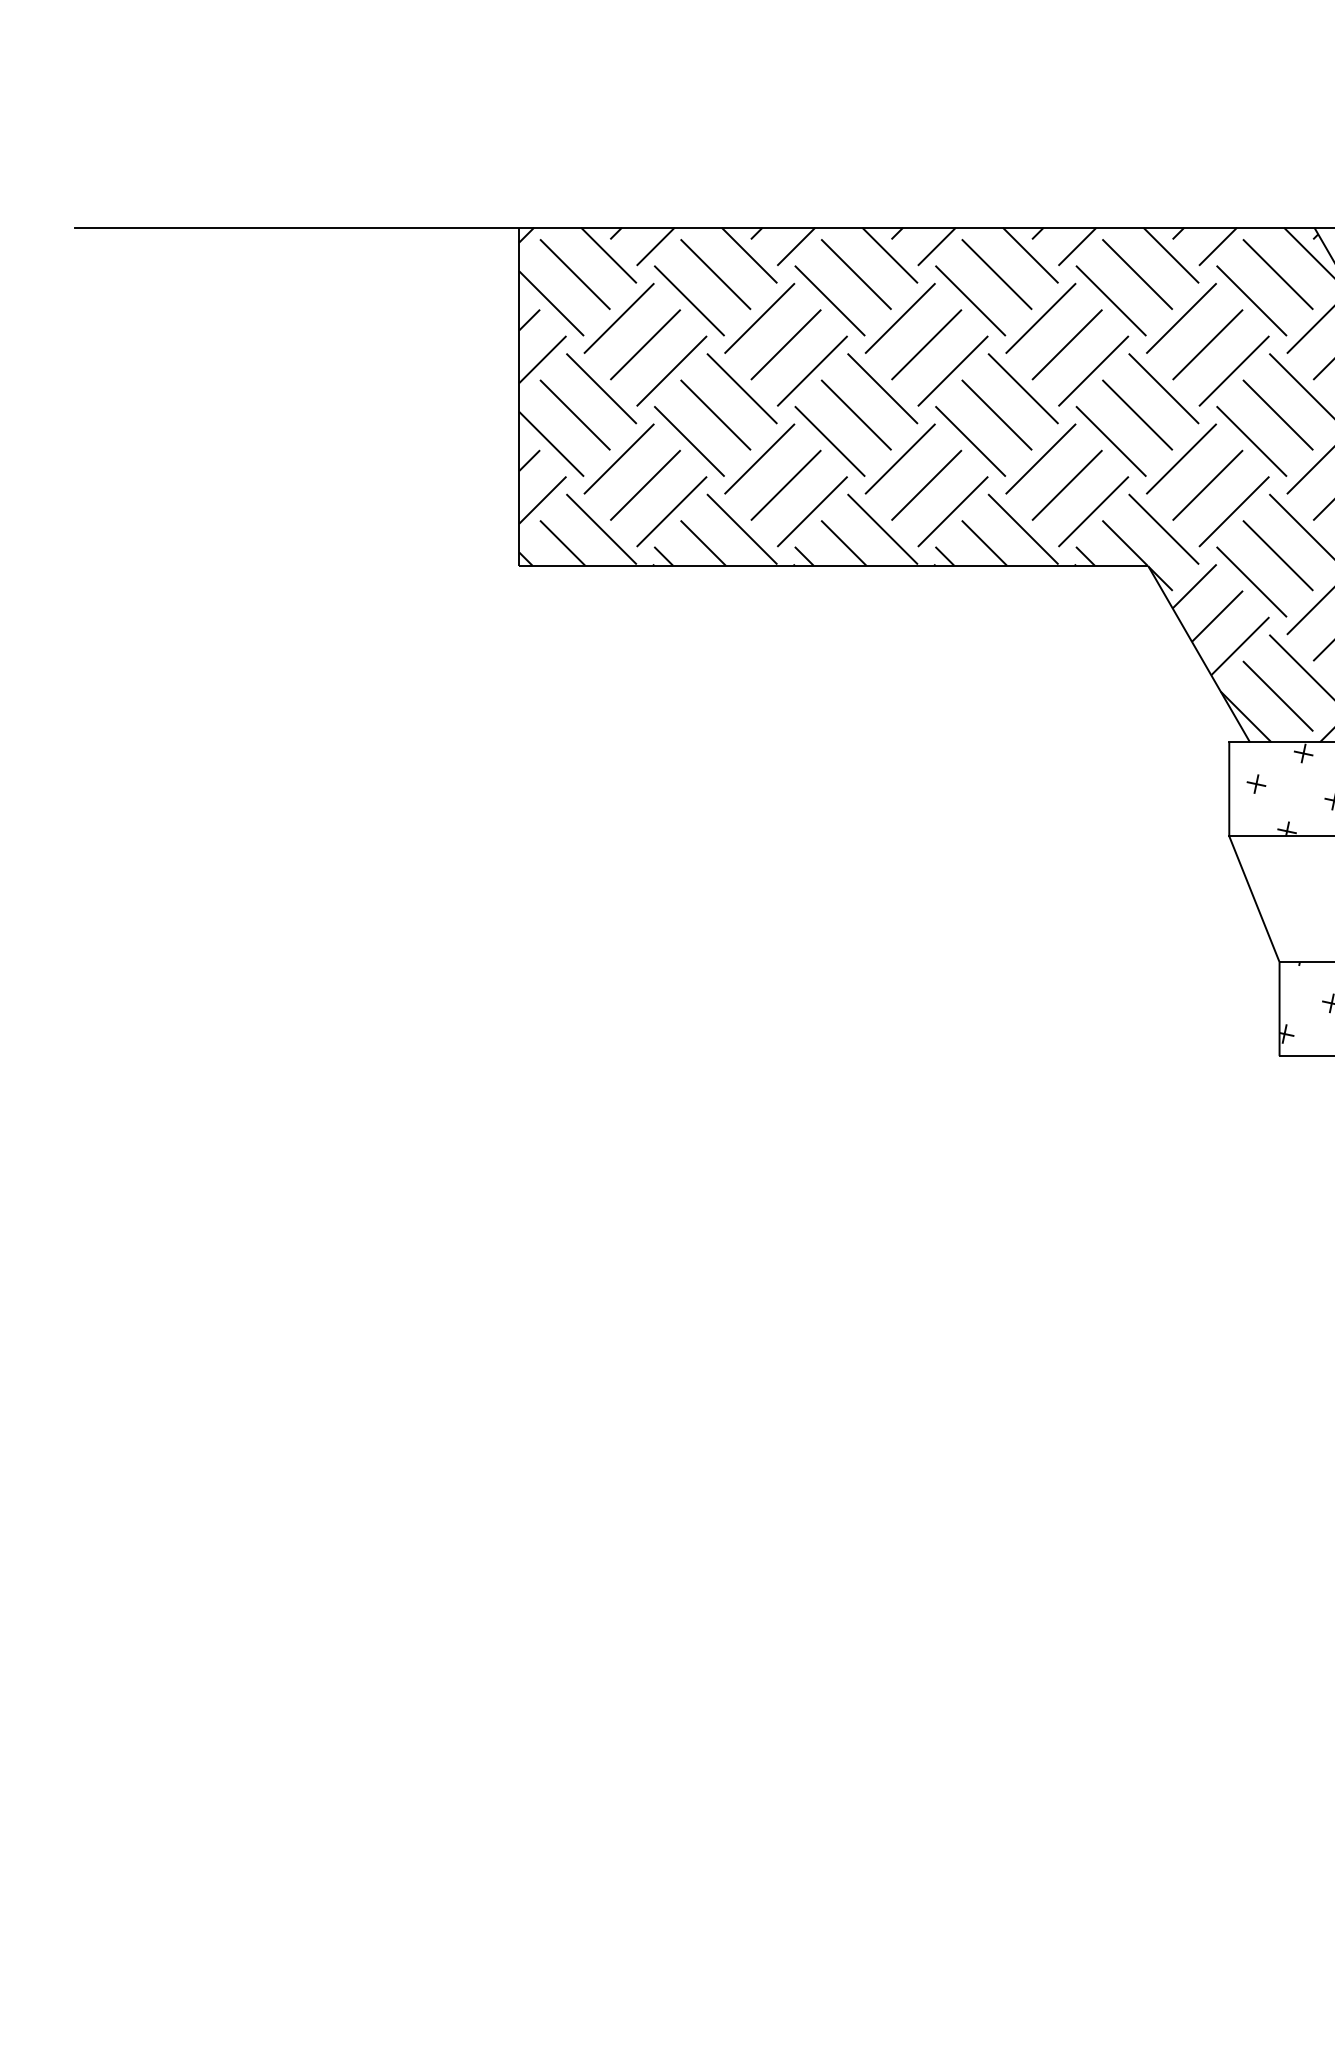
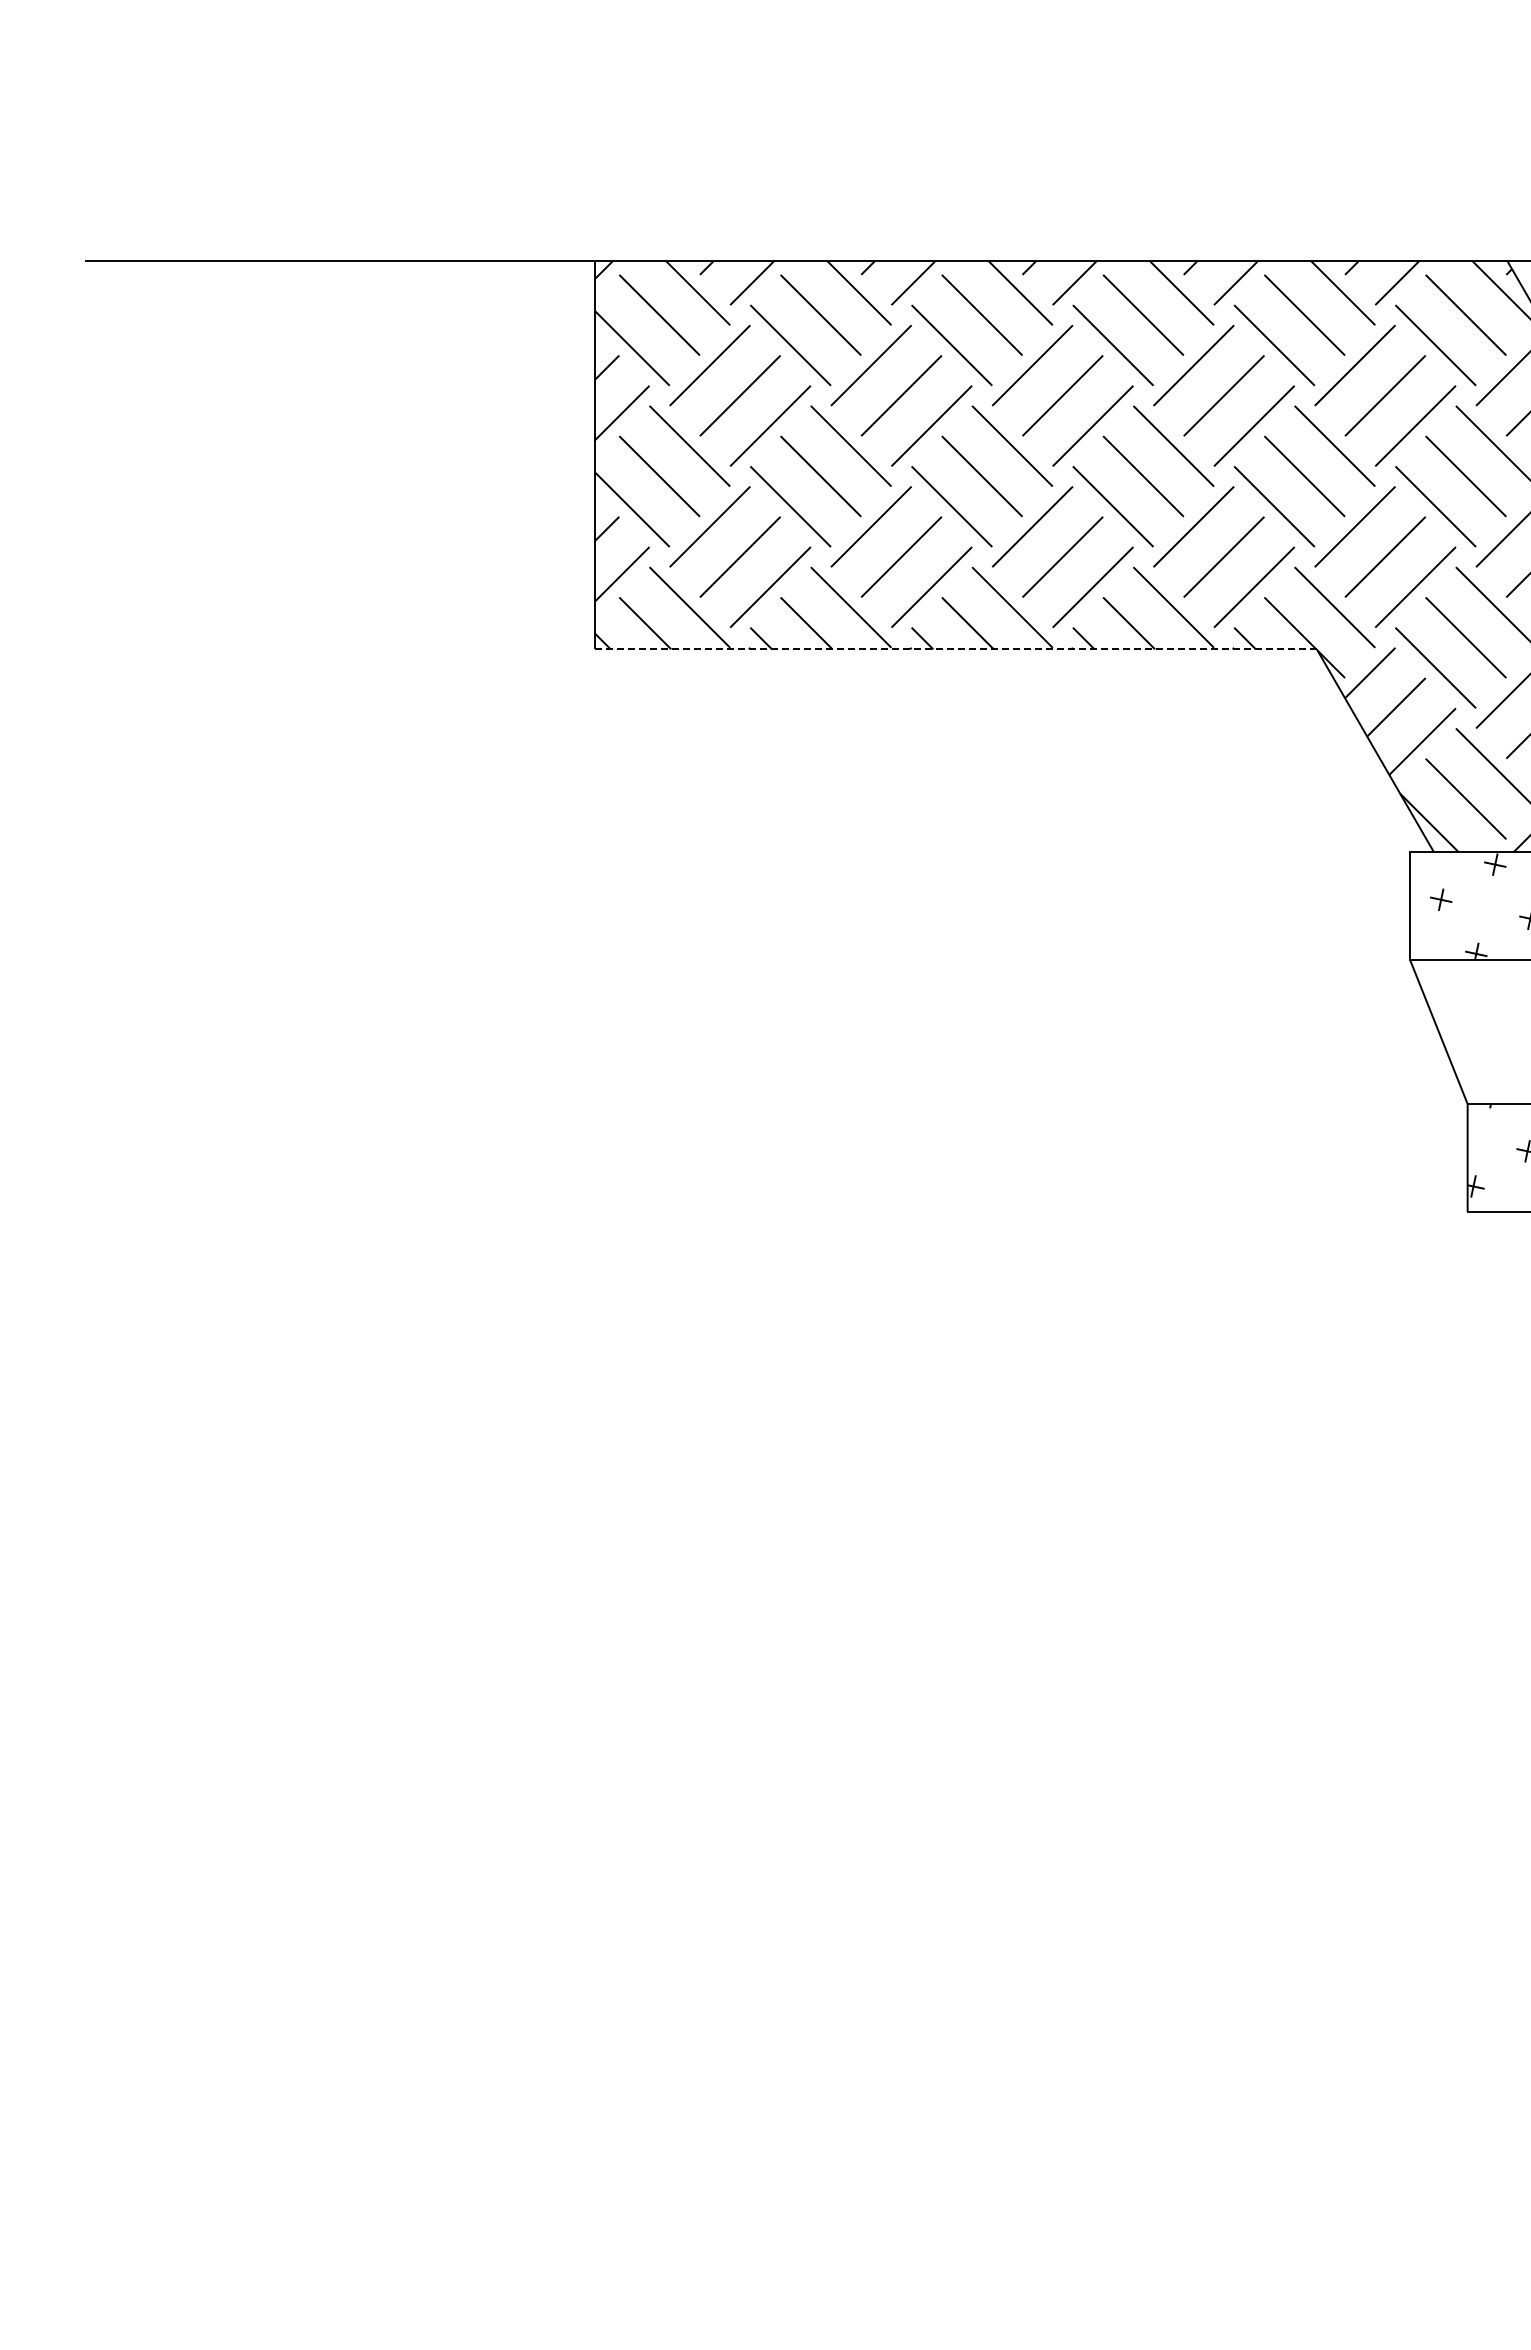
line: (833, 565) -> (956, 649), solid -> dashed

